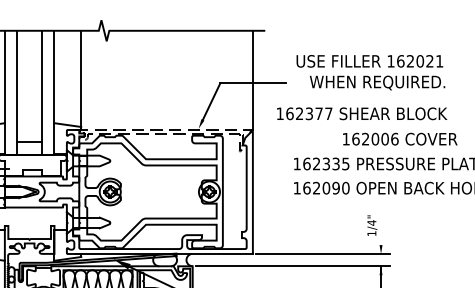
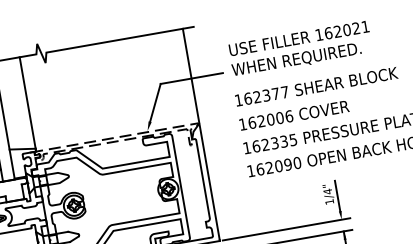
text: (377, 82) -> (296, 59), moved
text: (362, 113) -> (316, 86), moved
text: (400, 138) -> (294, 114), moved
line: (381, 229) -> (338, 196), added

